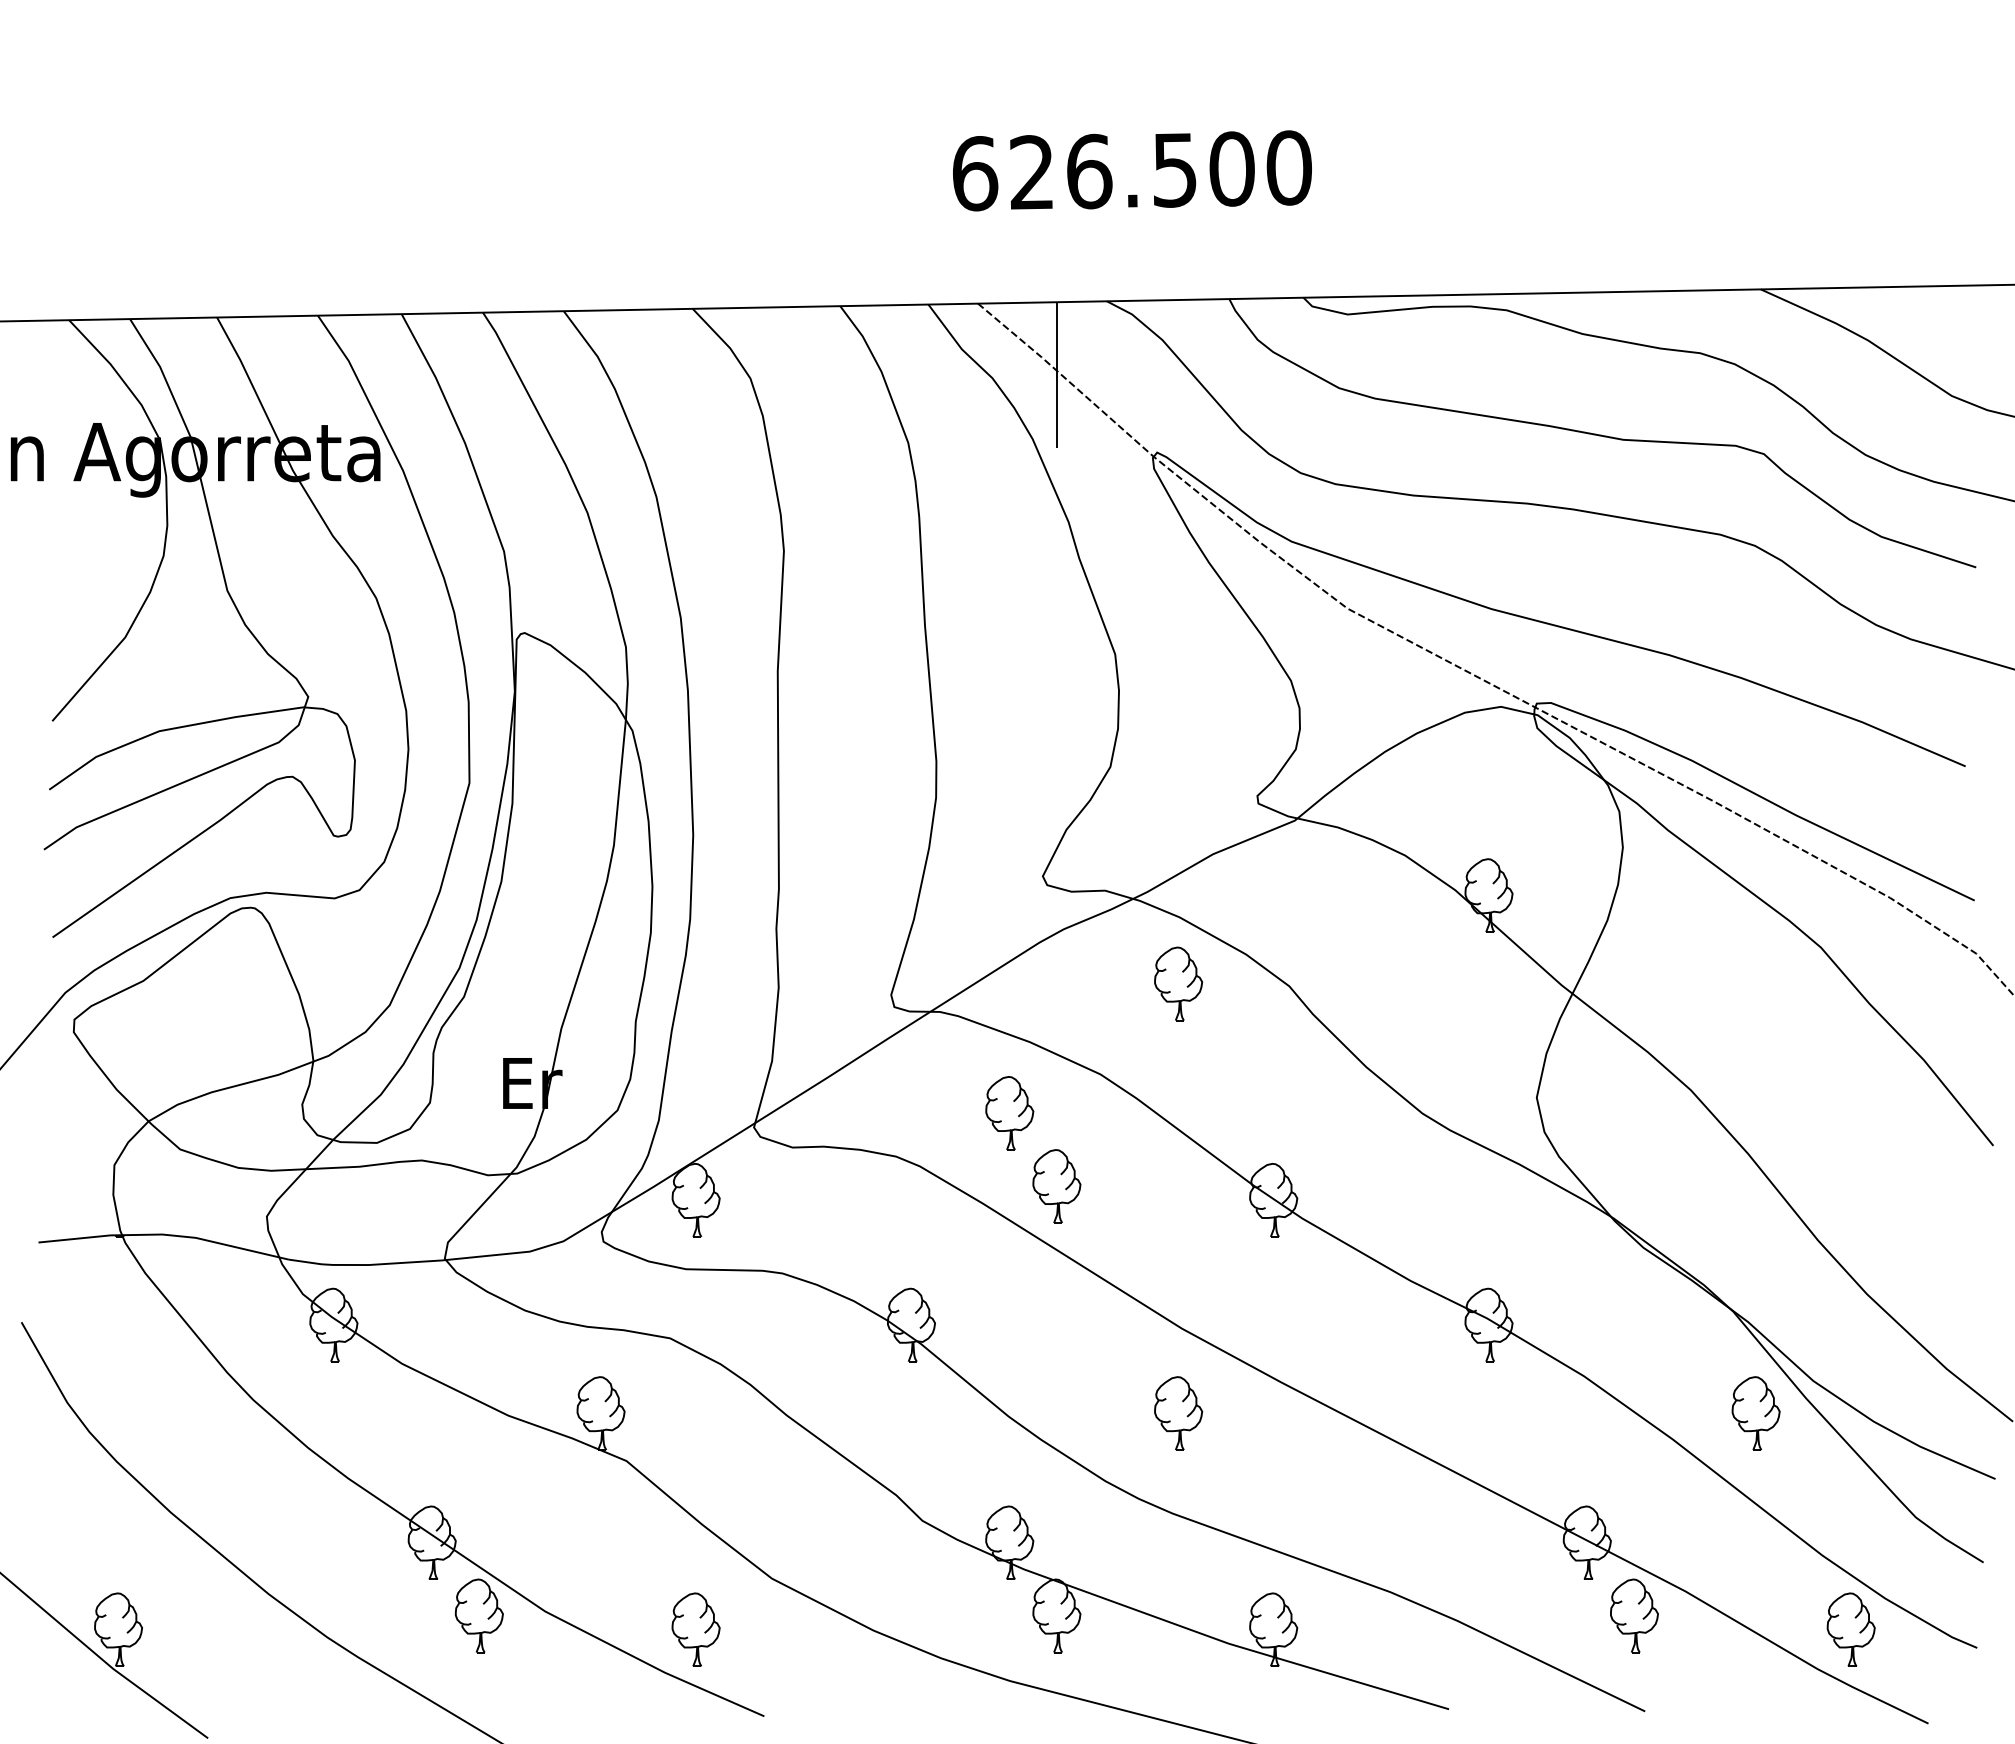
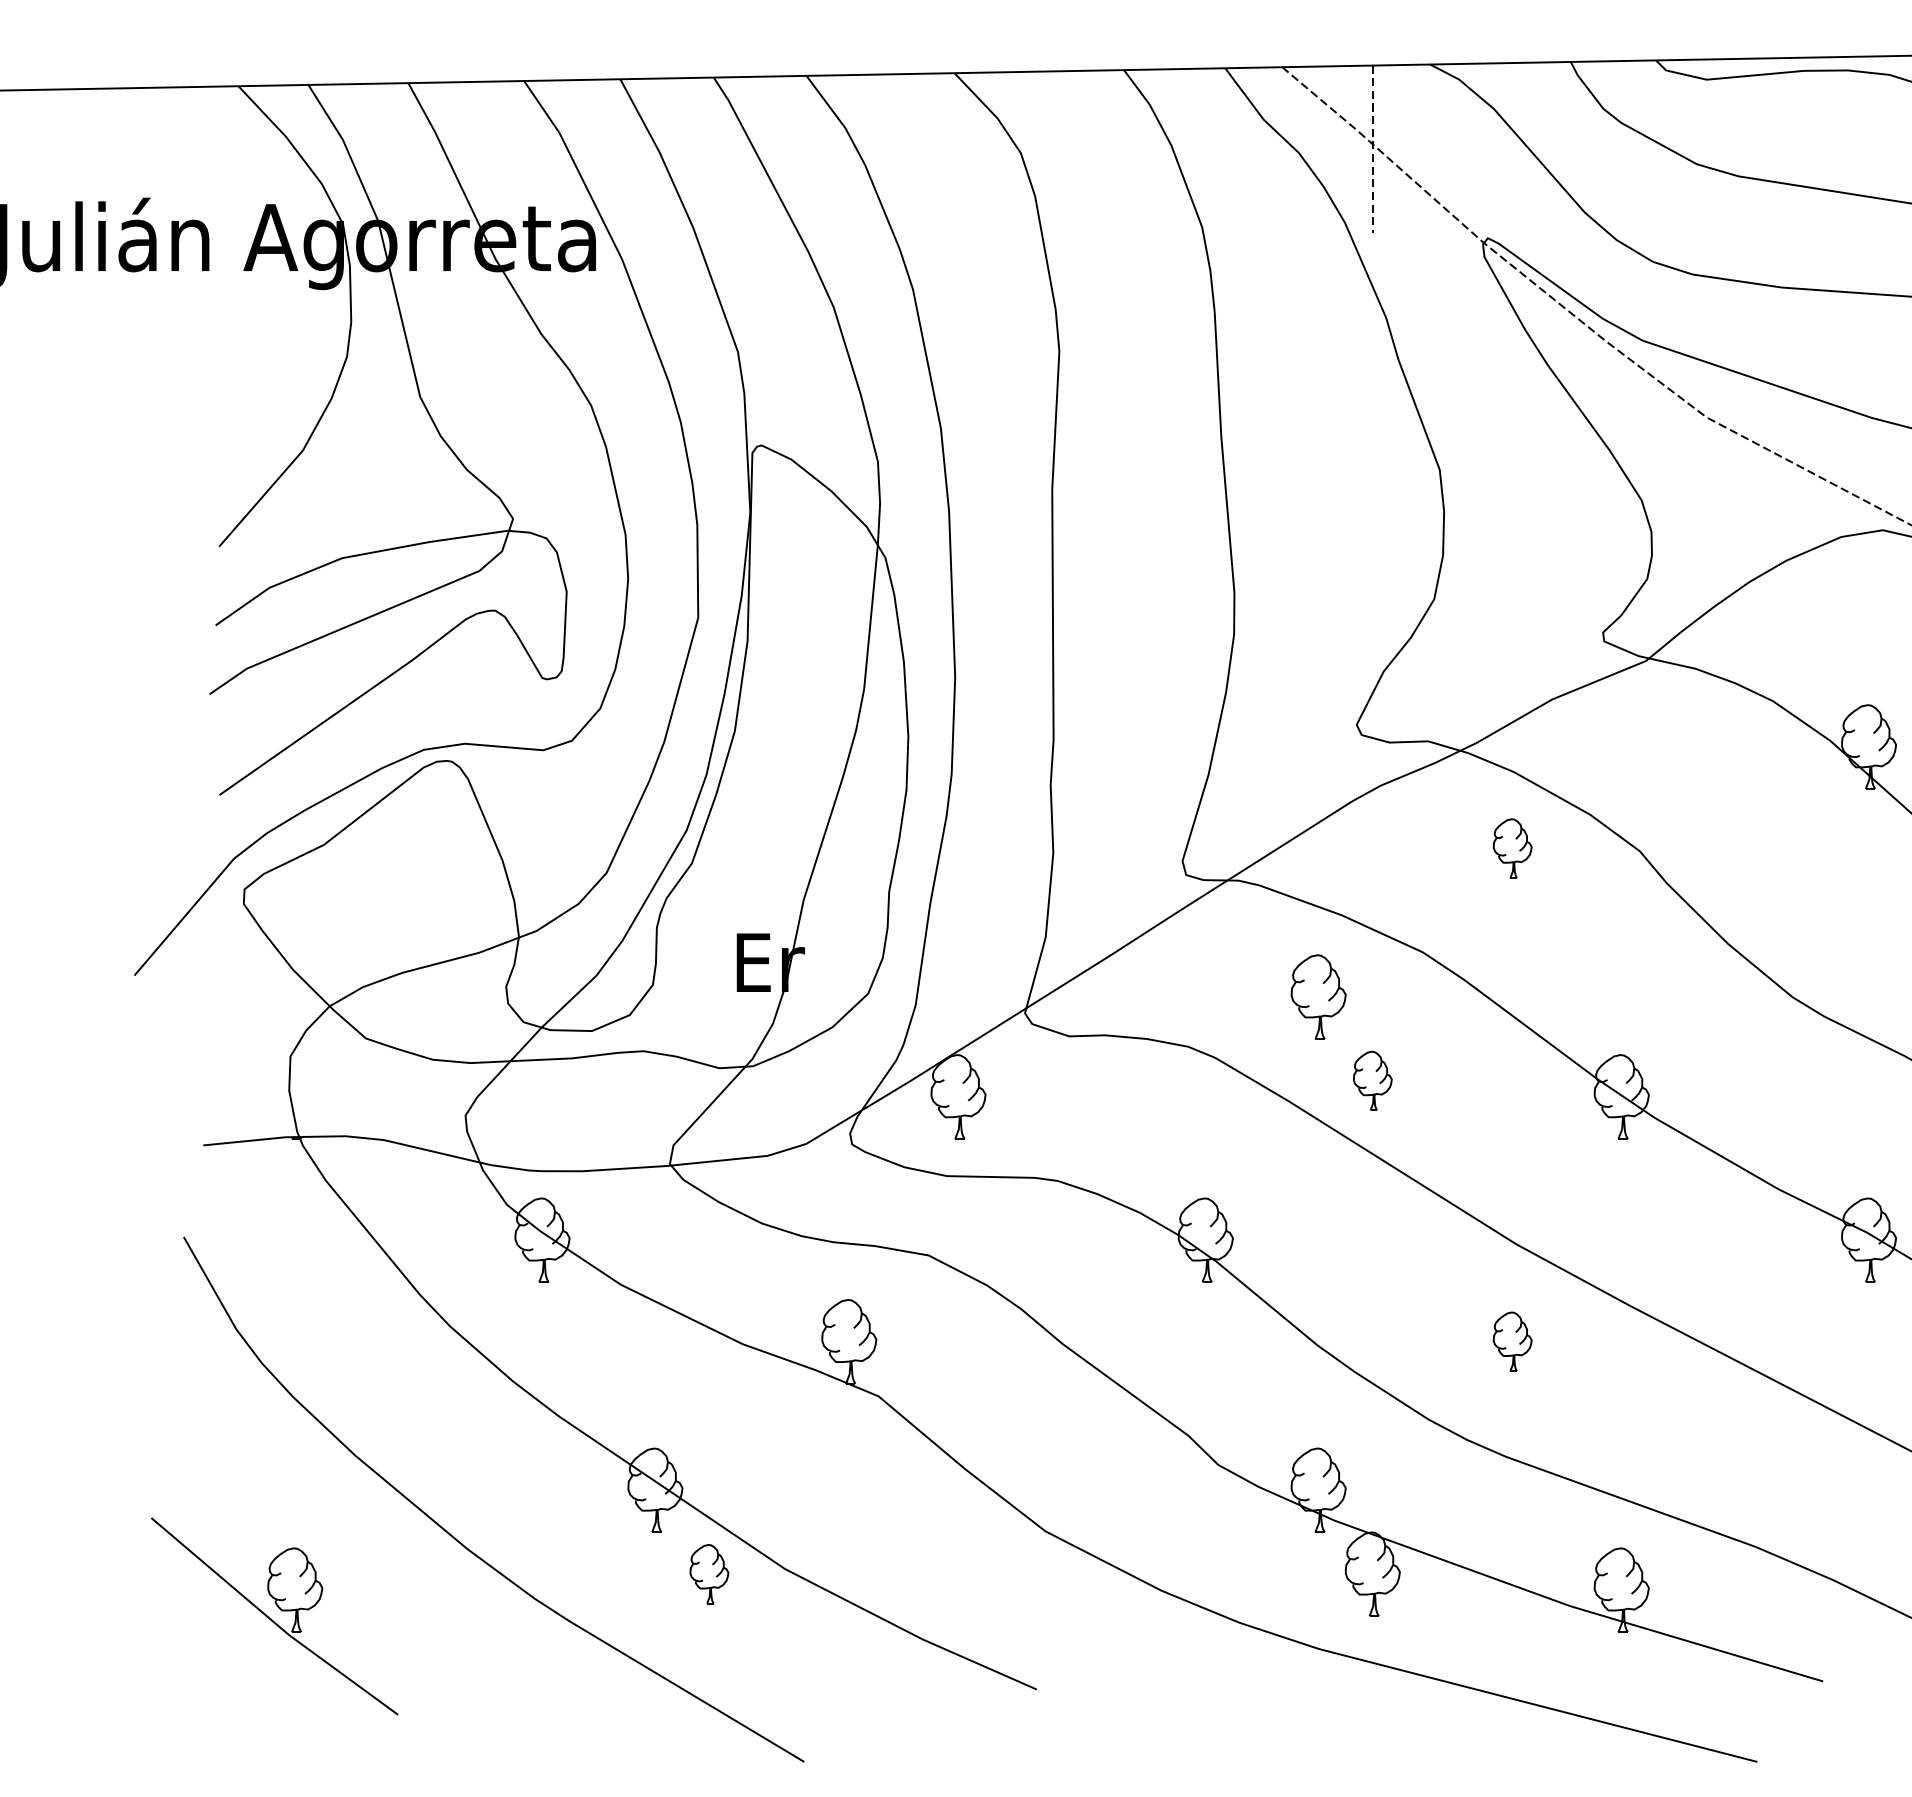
line: (1057, 375) -> (1373, 149), solid -> dashed
part: (1178, 983) -> (1512, 847), size x0.7
part: (1056, 1186) -> (1372, 1081), size x0.7
part: (1178, 1413) -> (1512, 1341), size x0.7
part: (478, 1615) -> (708, 1573), size x0.7
part: (695, 1629) -> (957, 1589), removed

